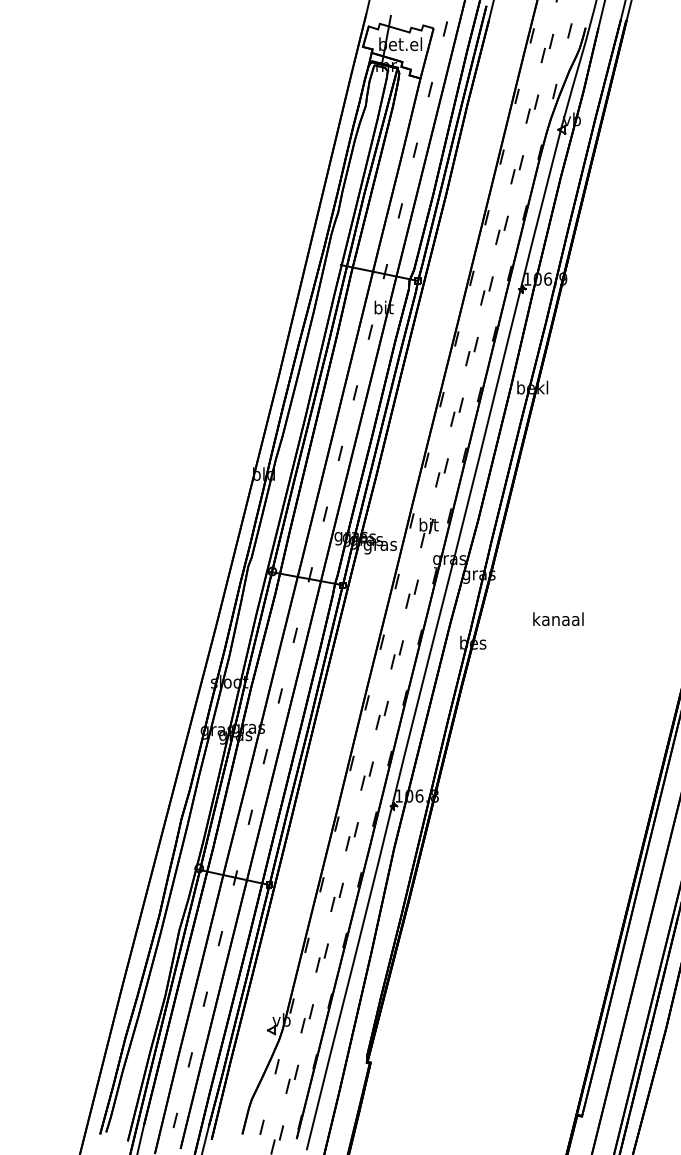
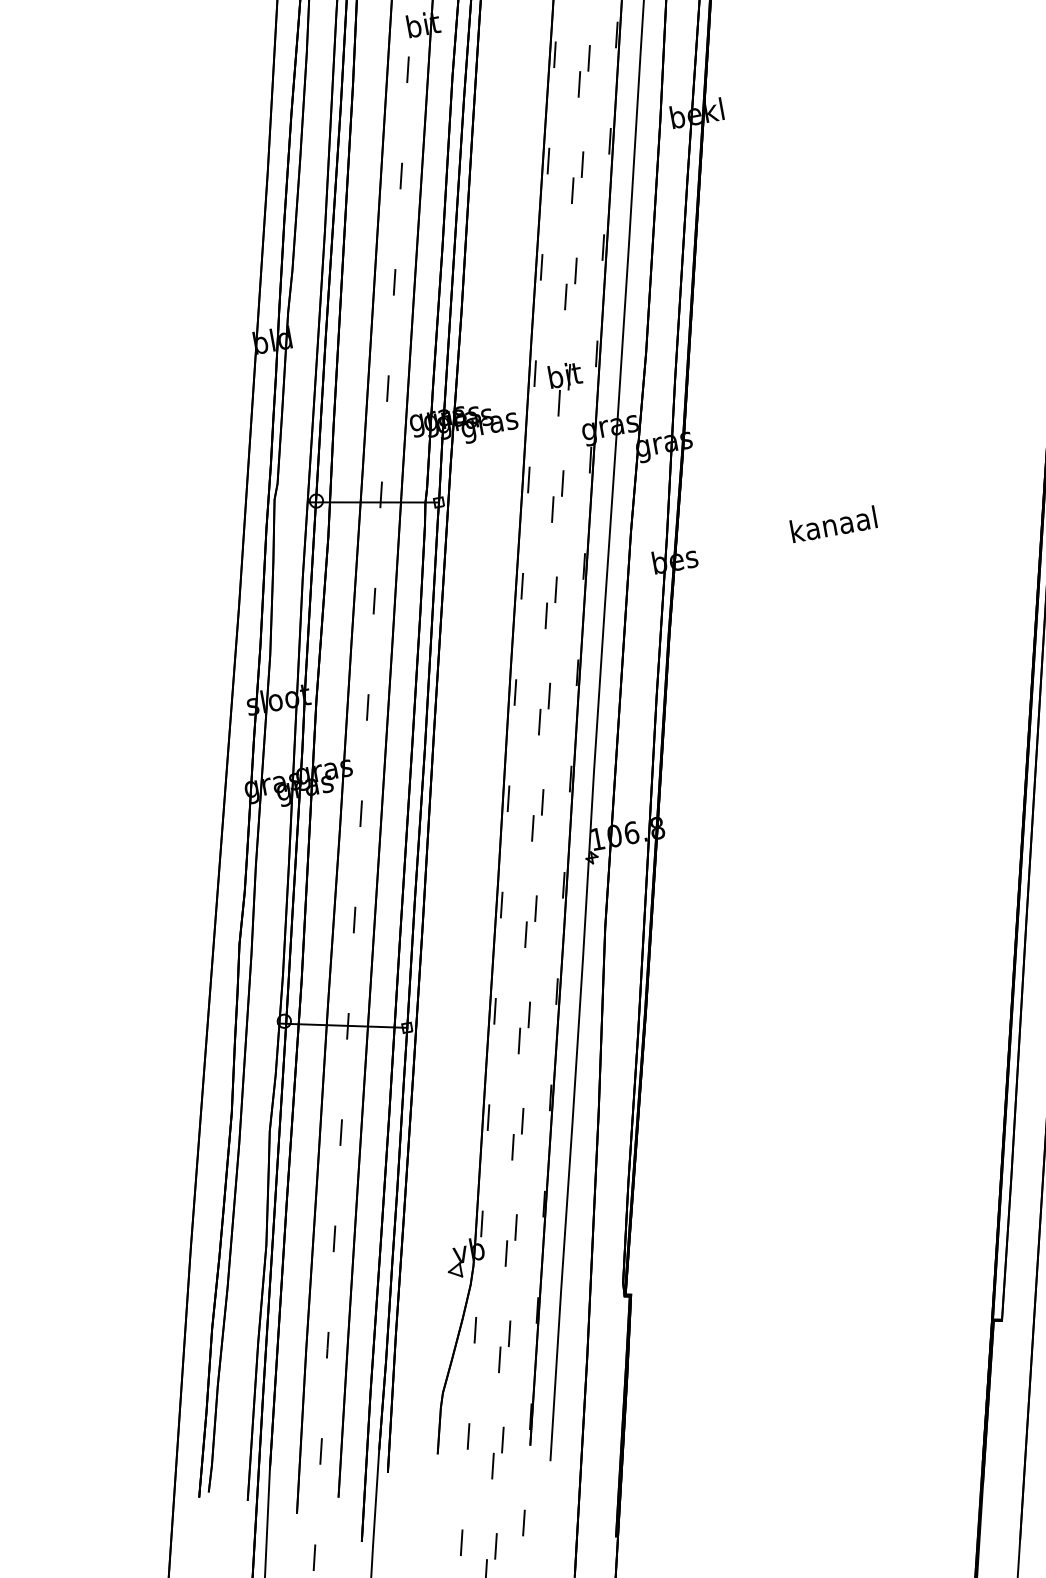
text: (558, 618) -> (833, 523), moved

